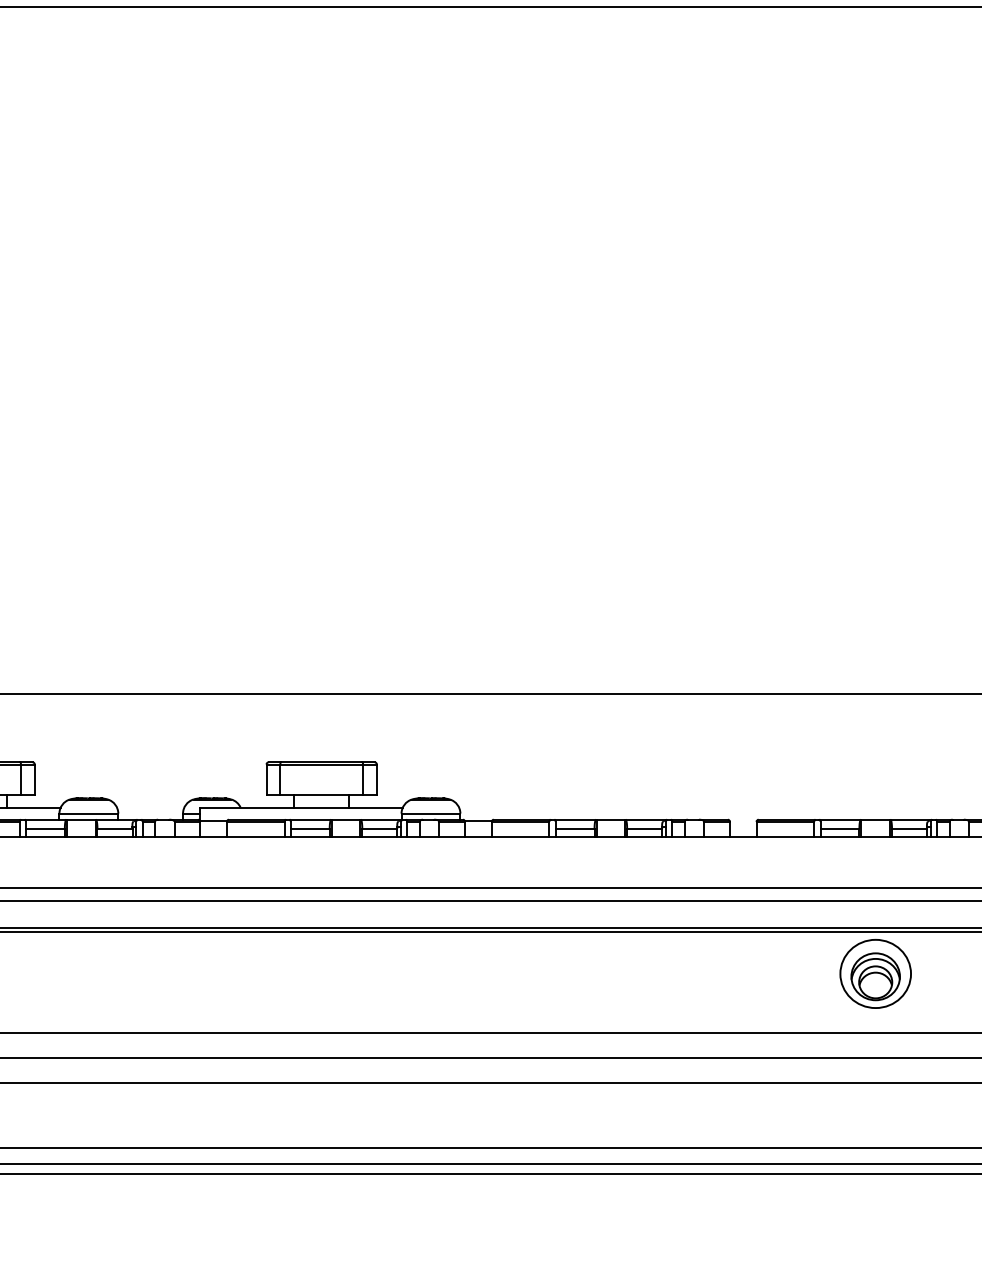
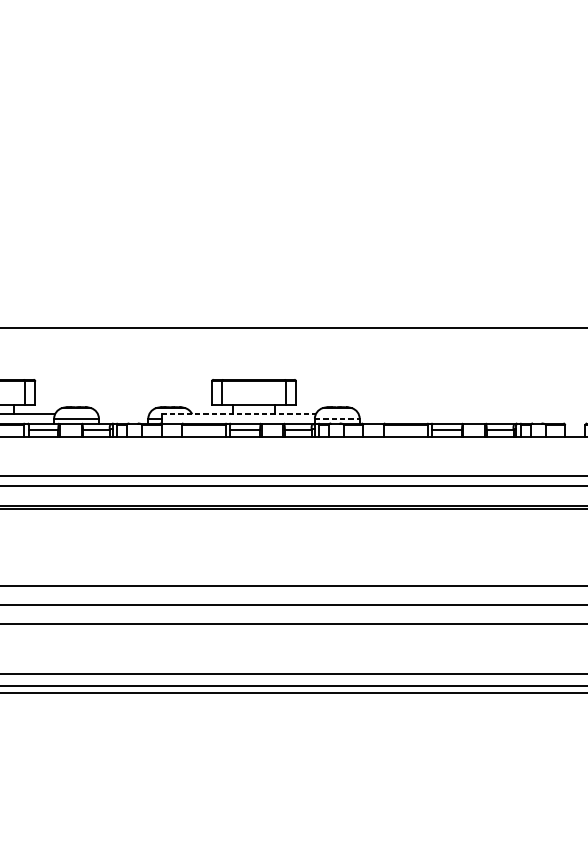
line: (302, 807) -> (239, 414), solid -> dashed
line: (431, 813) -> (337, 418), solid -> dashed

